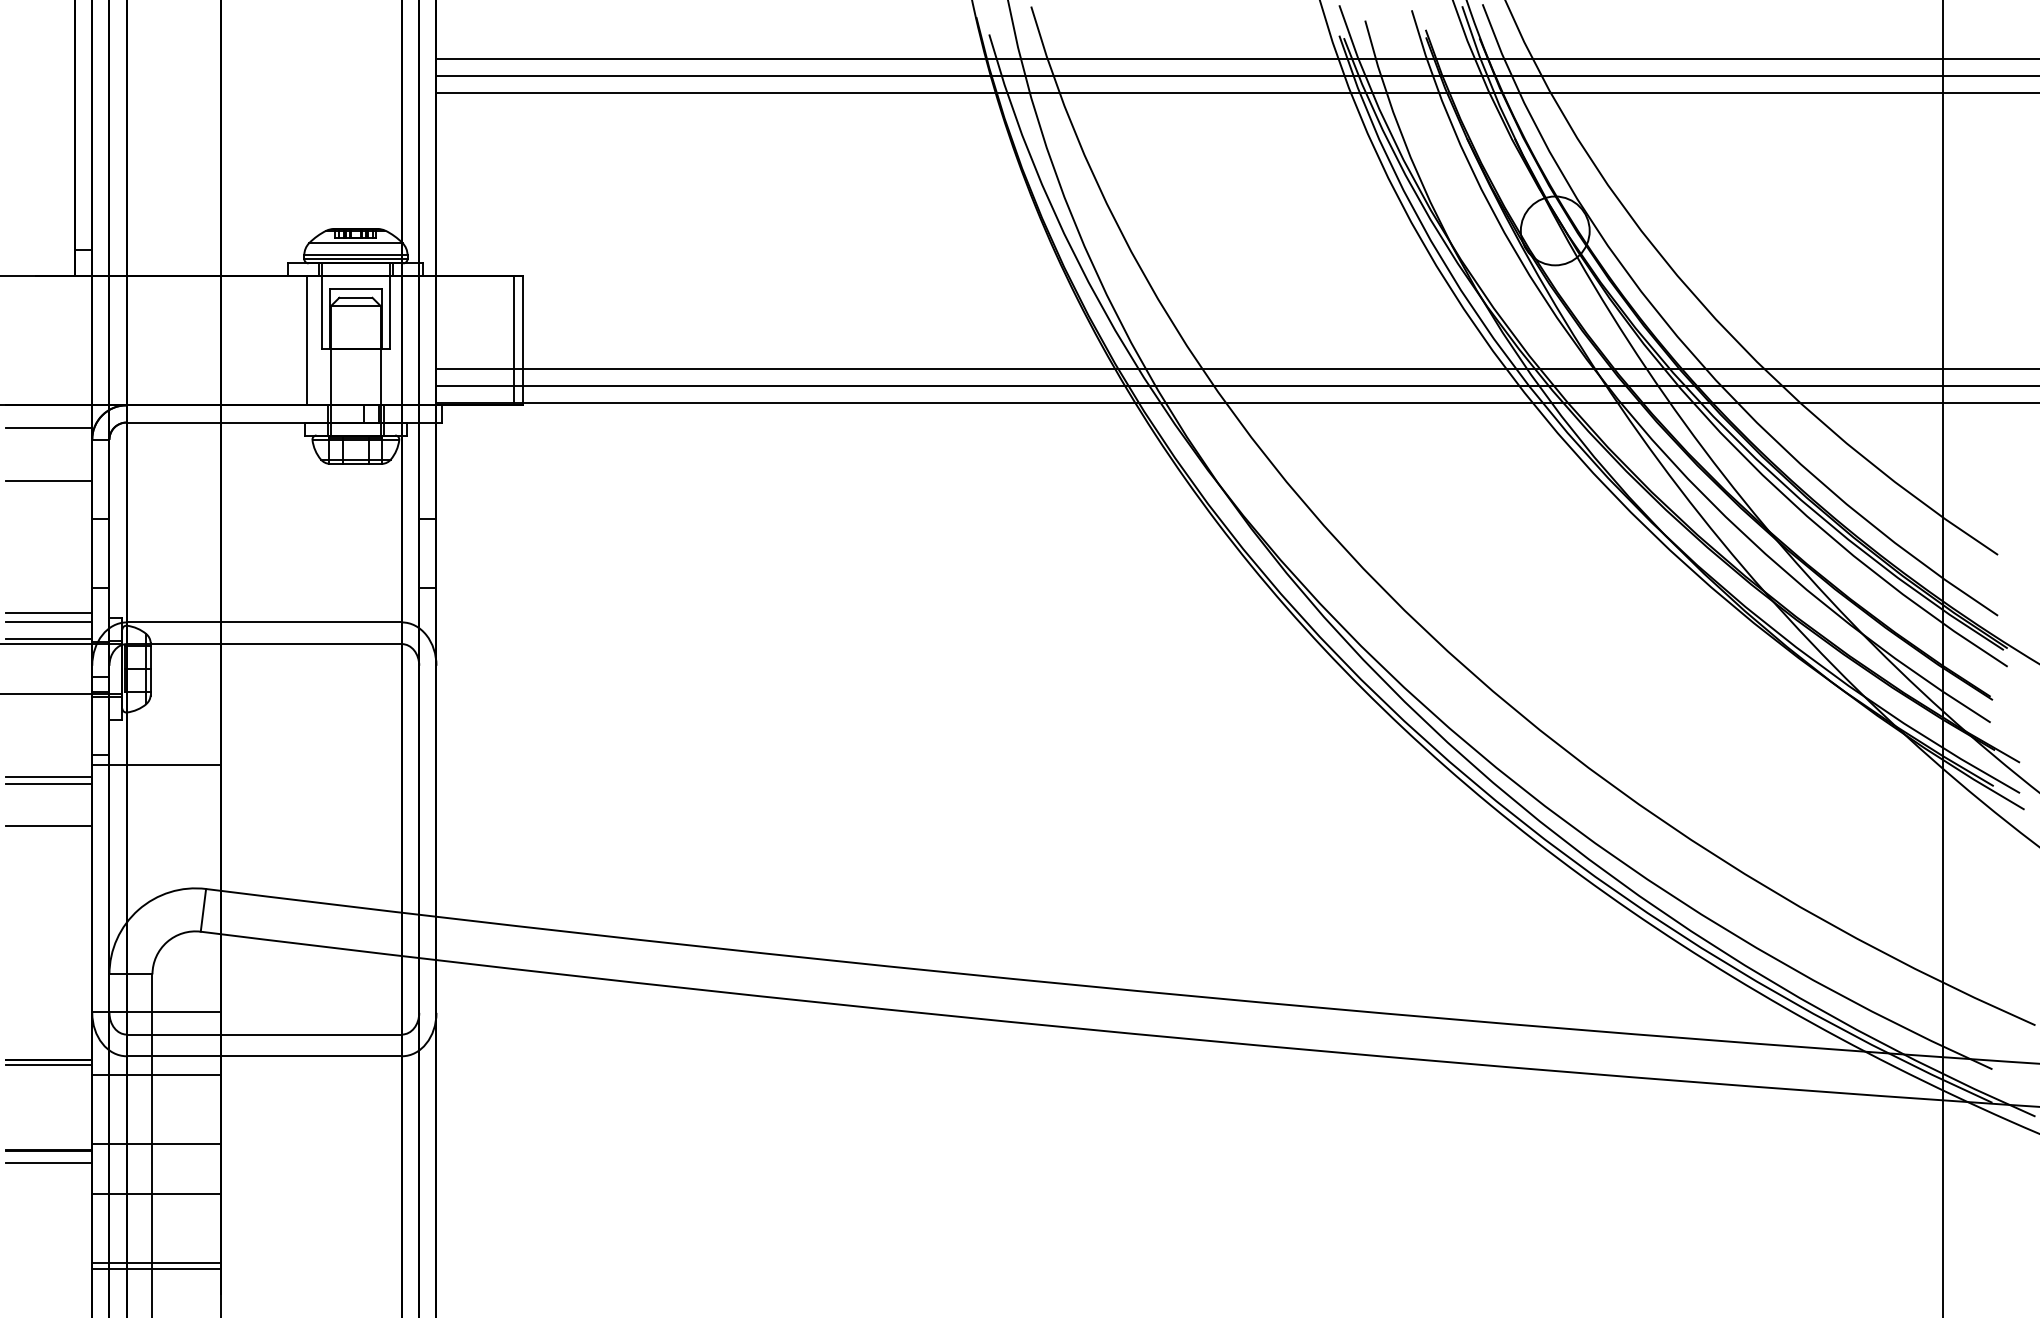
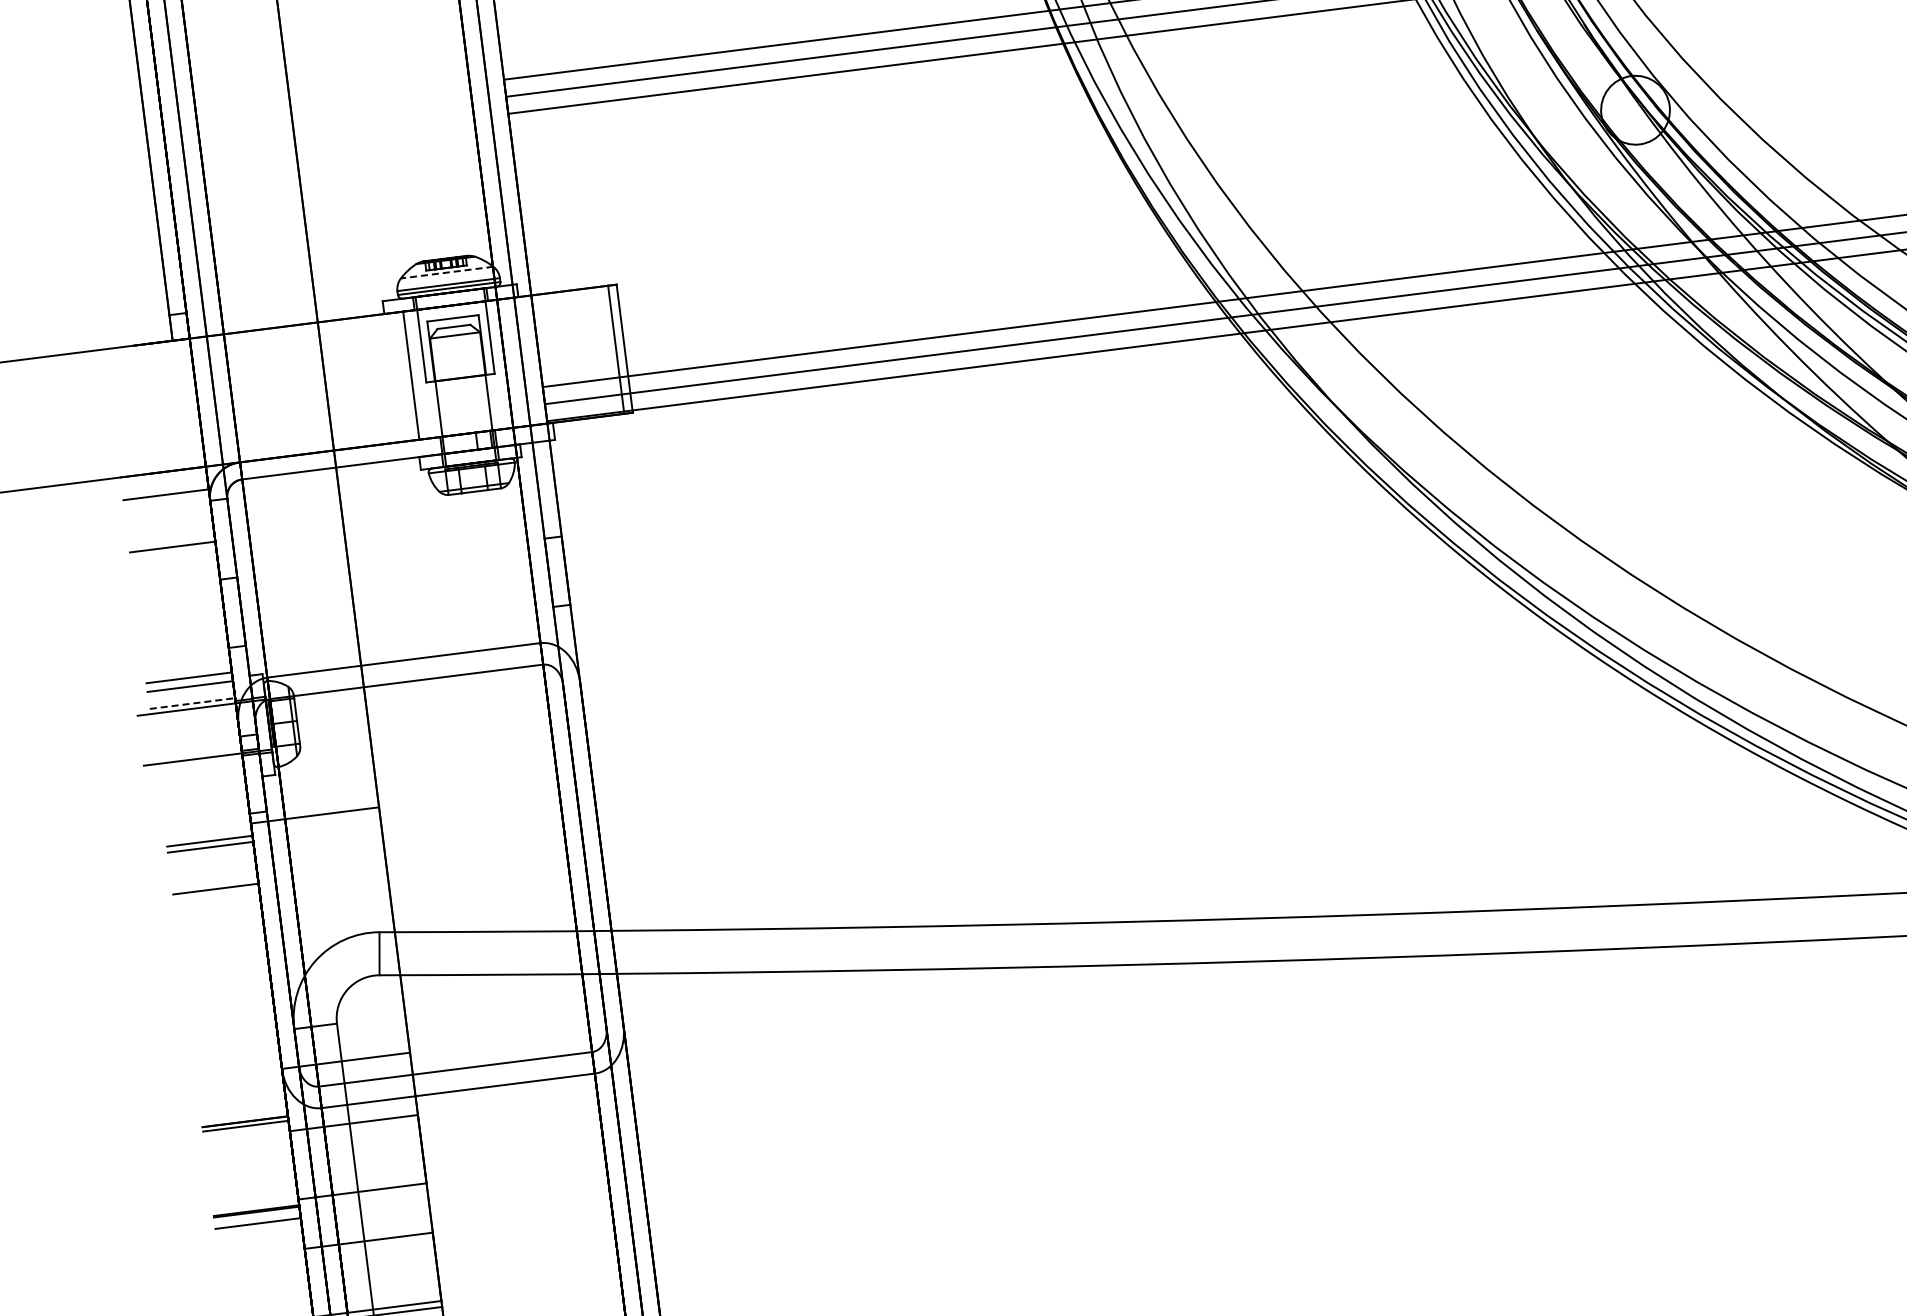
line: (355, 243) -> (446, 273), solid -> dashed
line: (49, 638) -> (192, 703), solid -> dashed

